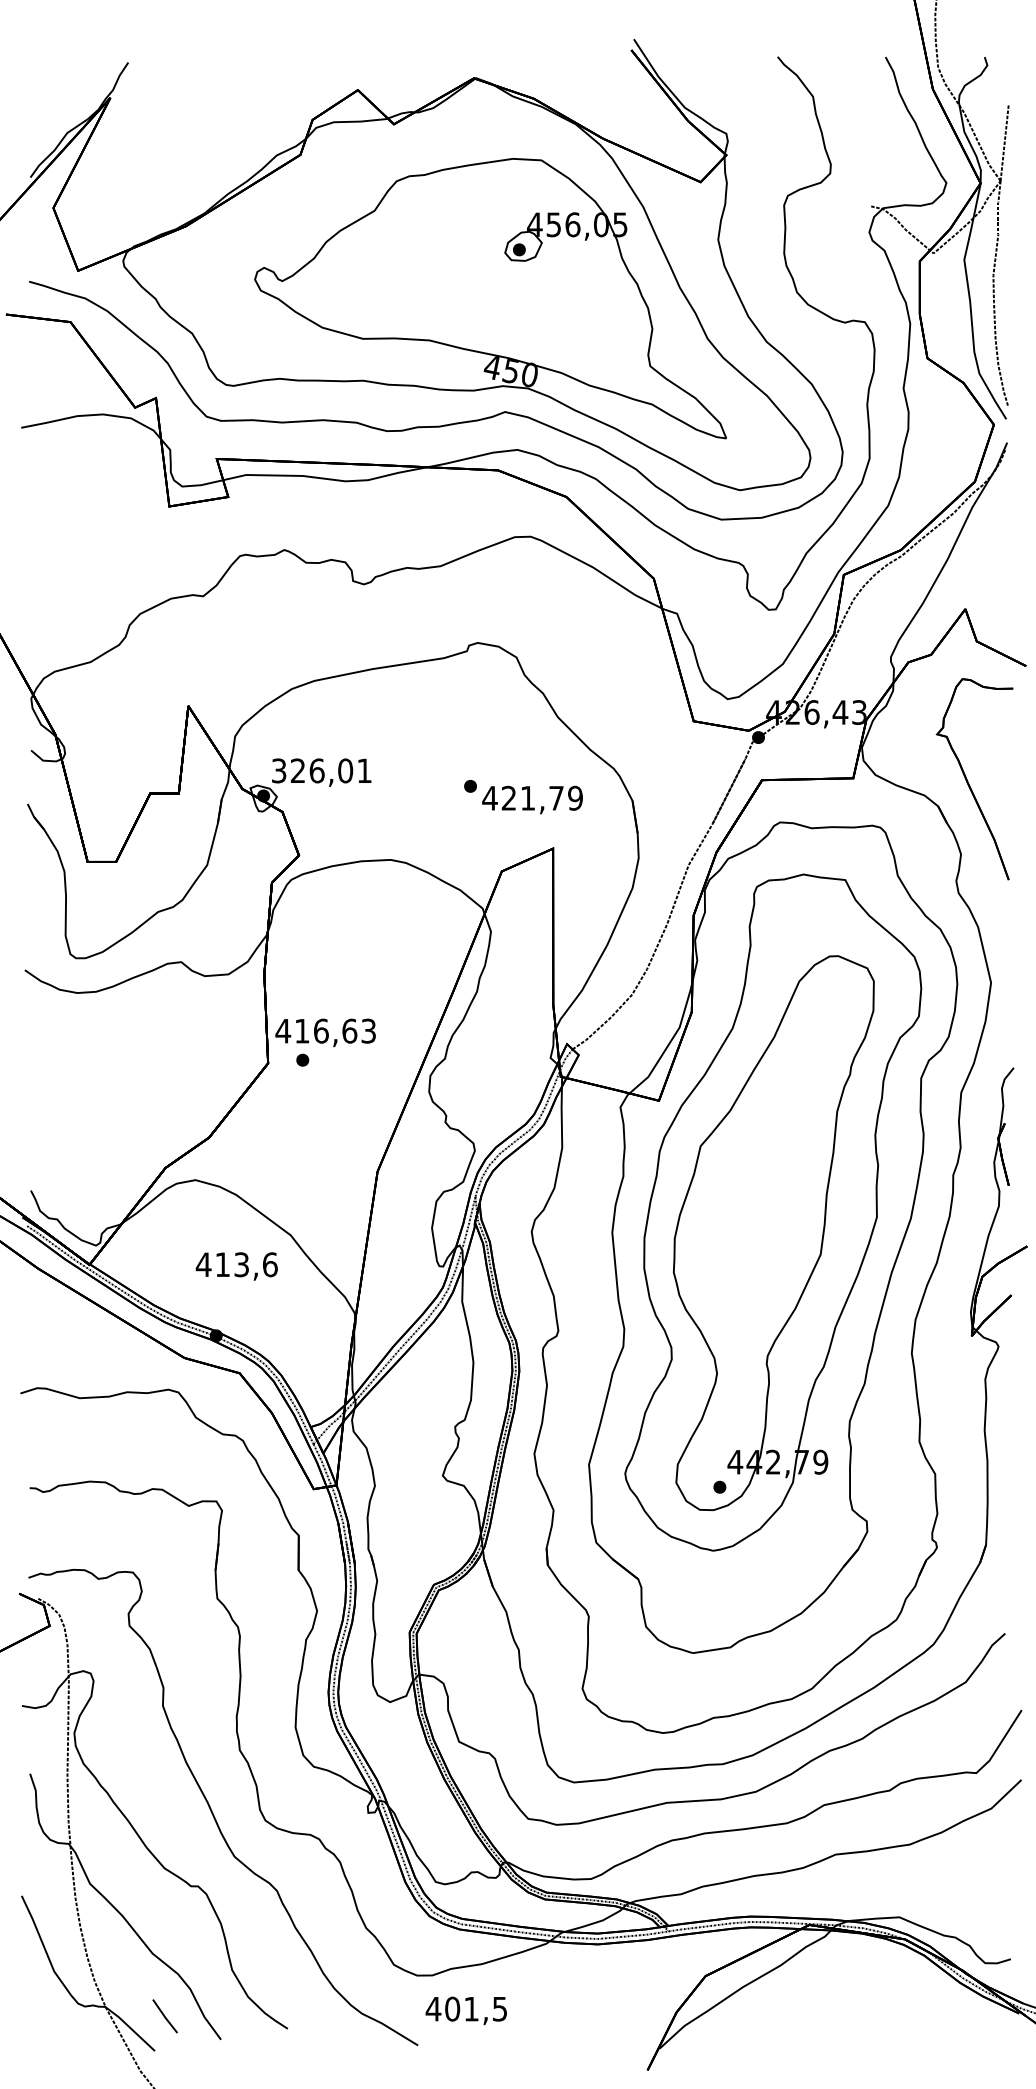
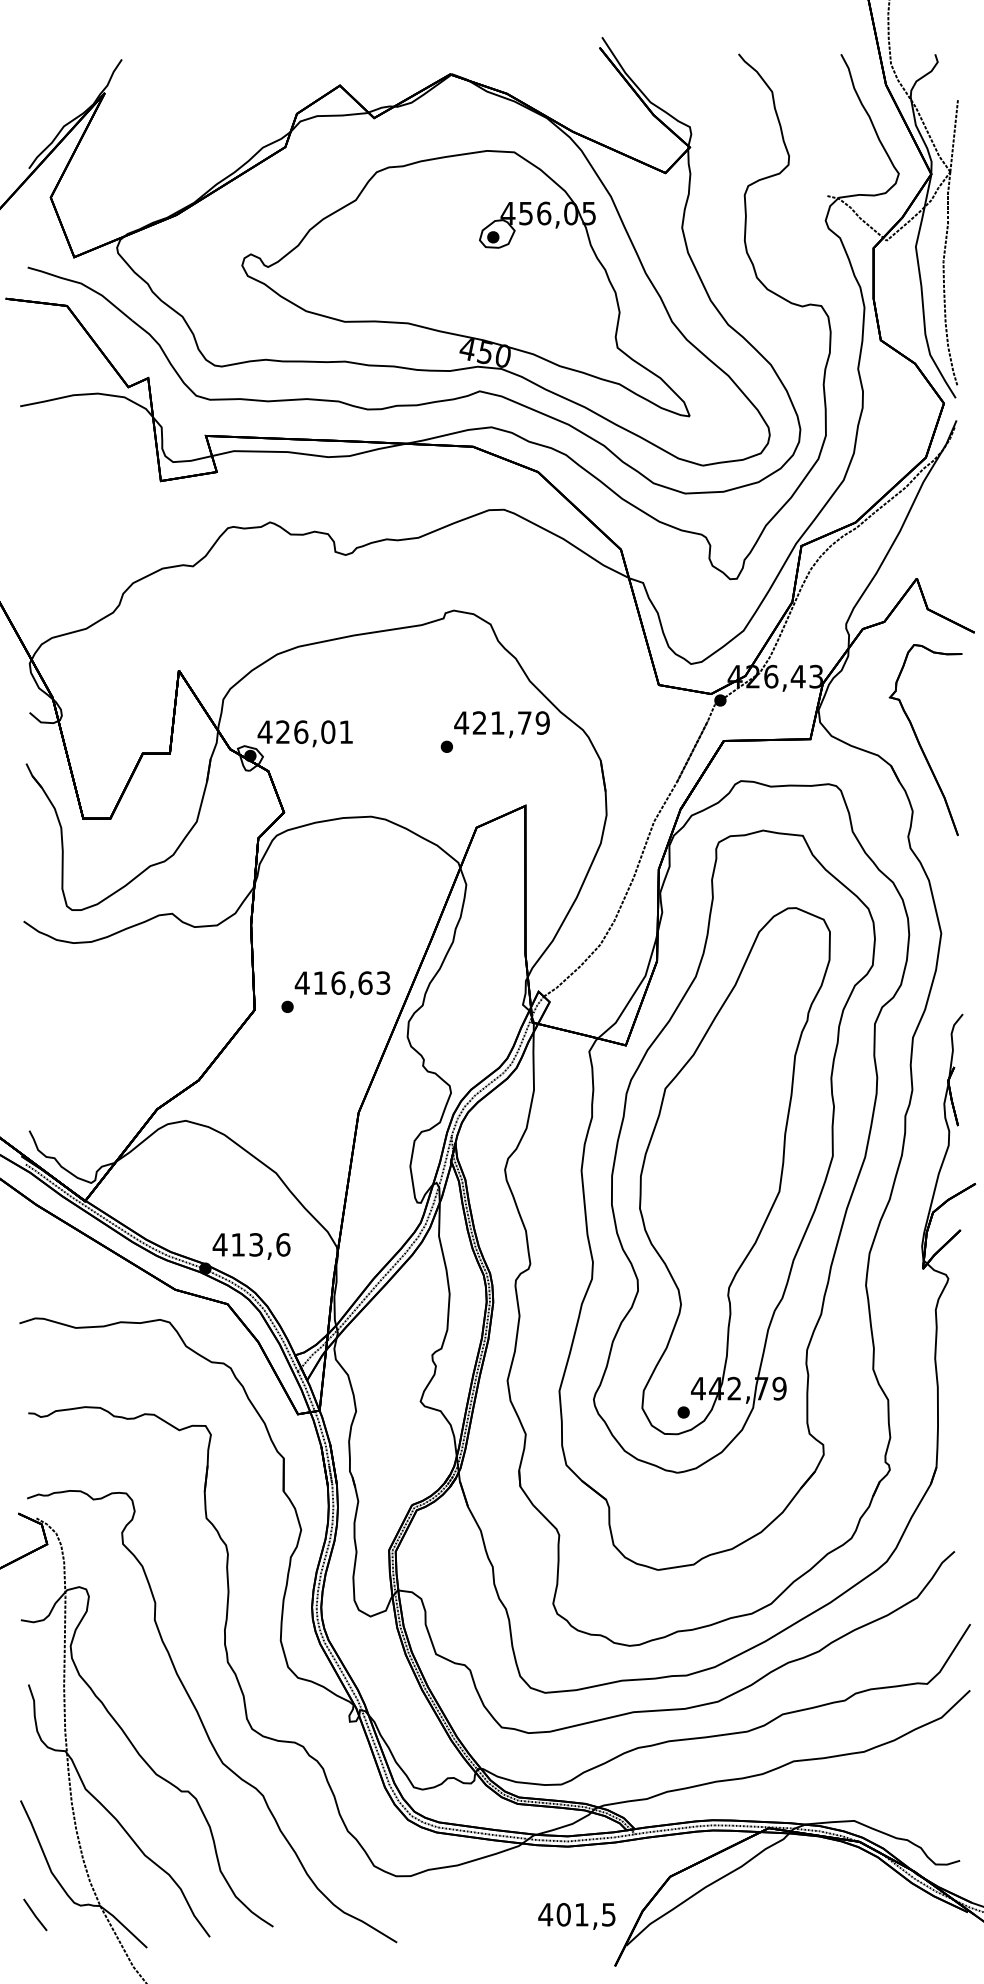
text: (278, 770) -> (264, 731), 326,01 -> 426,01
text: (532, 799) -> (501, 724), moved
text: (325, 1032) -> (342, 984), moved
text: (236, 1266) -> (251, 1246), moved
text: (465, 2010) -> (576, 1916), moved
line: (164, 2016) -> (34, 1915), moved

